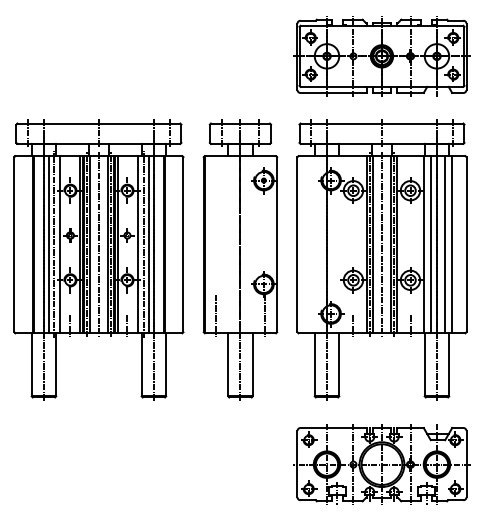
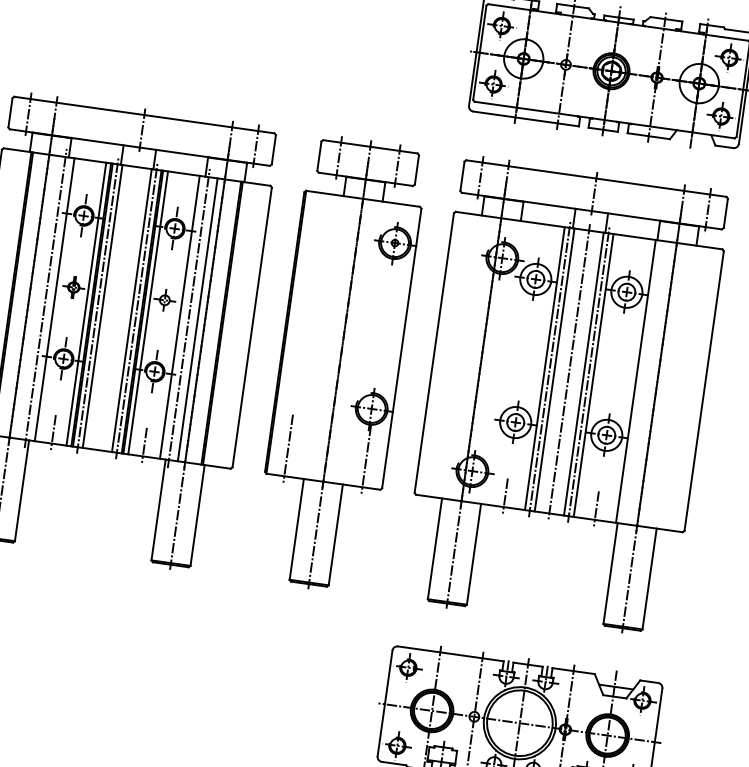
line: (48, 244) -> (36, 296), removed
line: (98, 244) -> (116, 308), removed
line: (430, 244) -> (646, 382), removed
line: (445, 244) -> (670, 385), removed
line: (452, 244) -> (681, 387), removed

